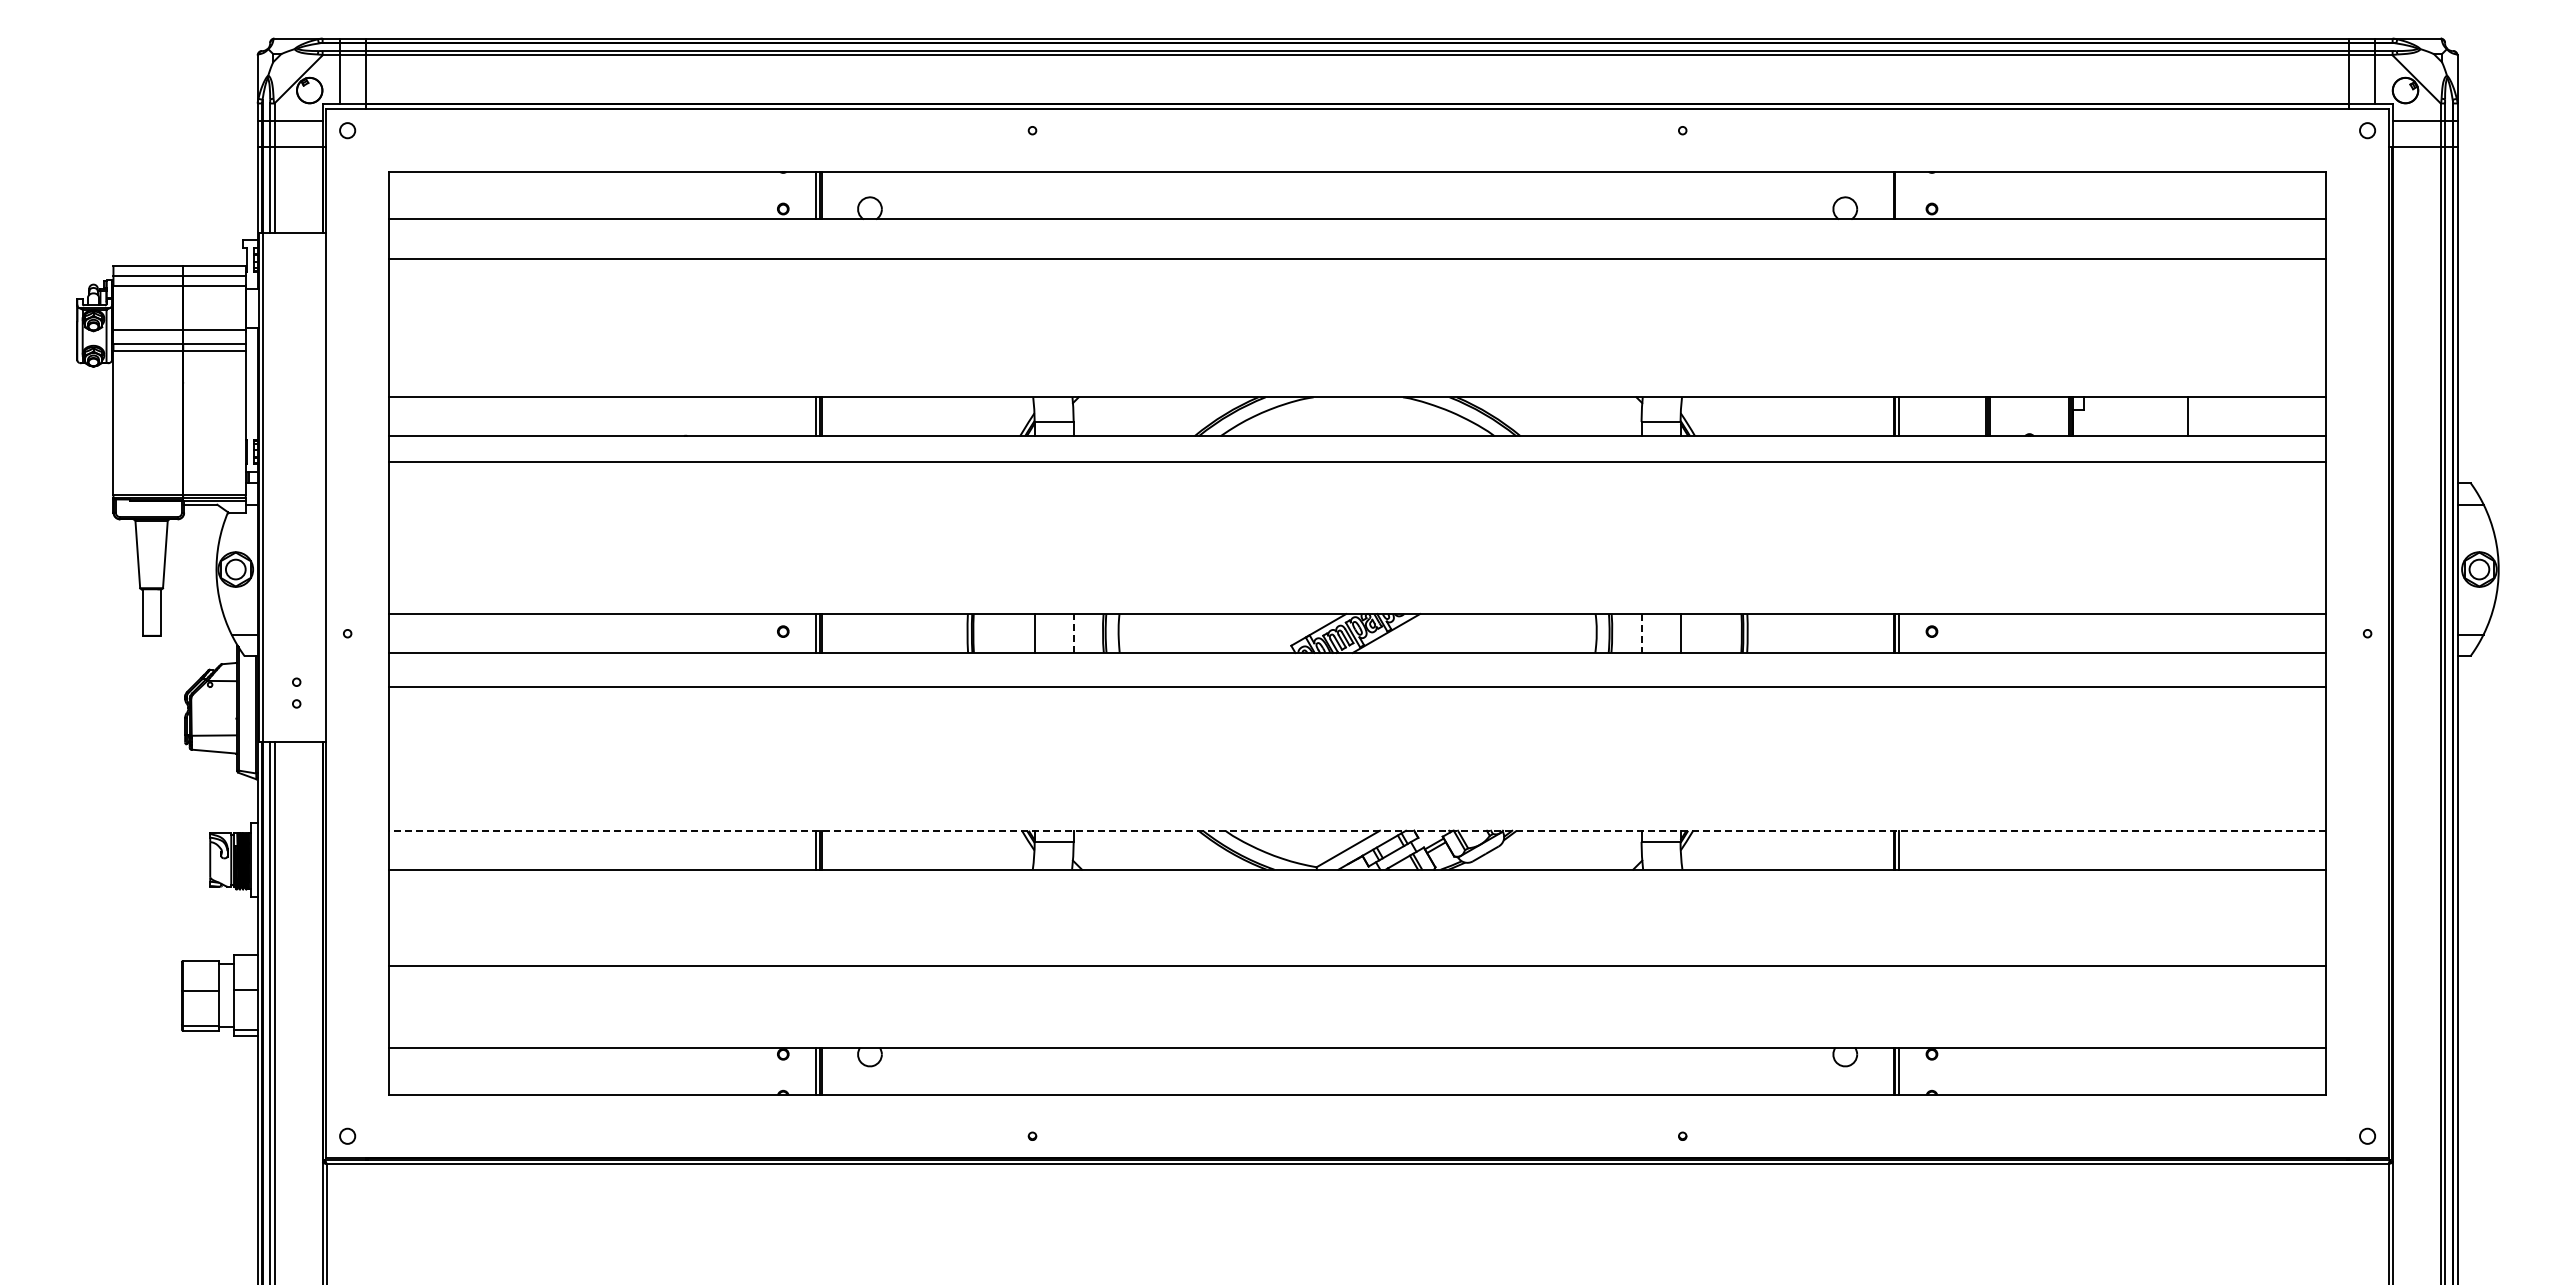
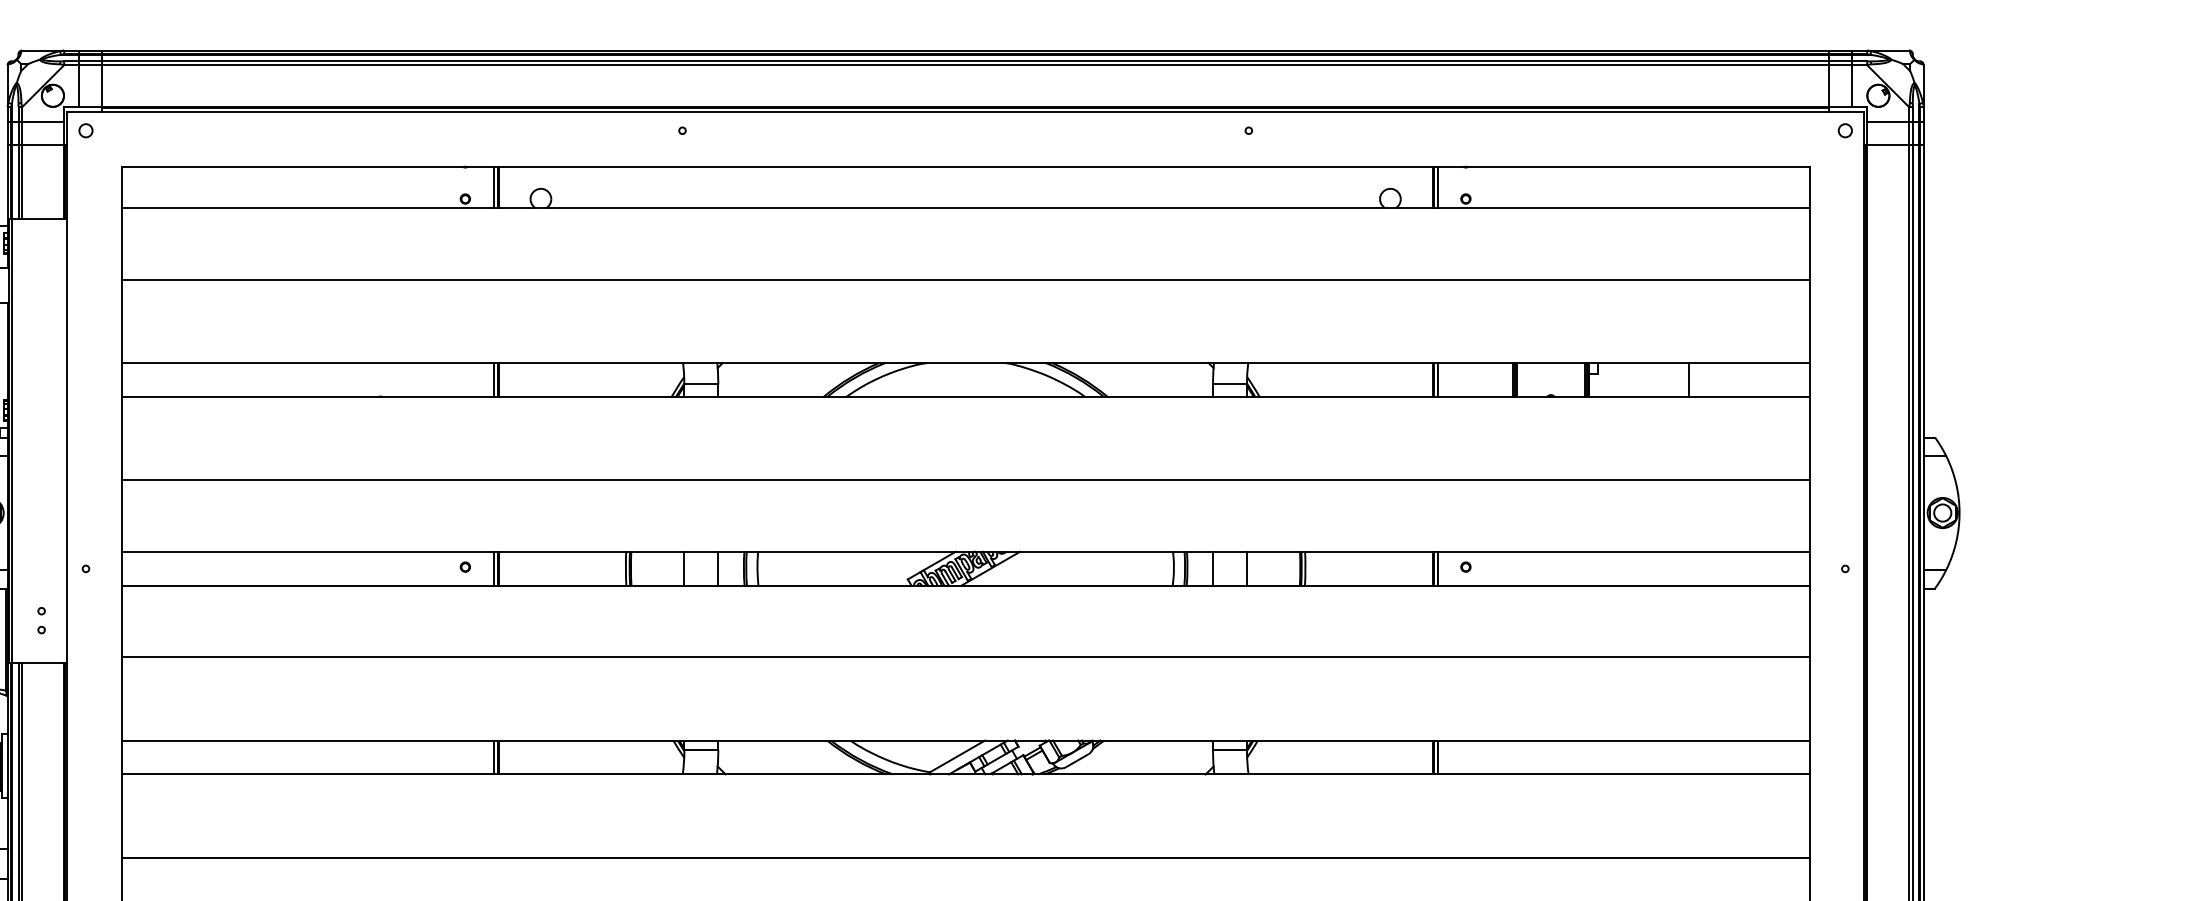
line: (1899, 195) -> (1437, 187), added
line: (1357, 259) -> (965, 279), moved
line: (1357, 462) -> (965, 480), moved
line: (1073, 632) -> (718, 567), dashed -> solid
line: (1641, 633) -> (1212, 568), dashed -> solid
line: (1357, 686) -> (965, 656), moved
line: (1357, 830) -> (965, 740), dashed -> solid

